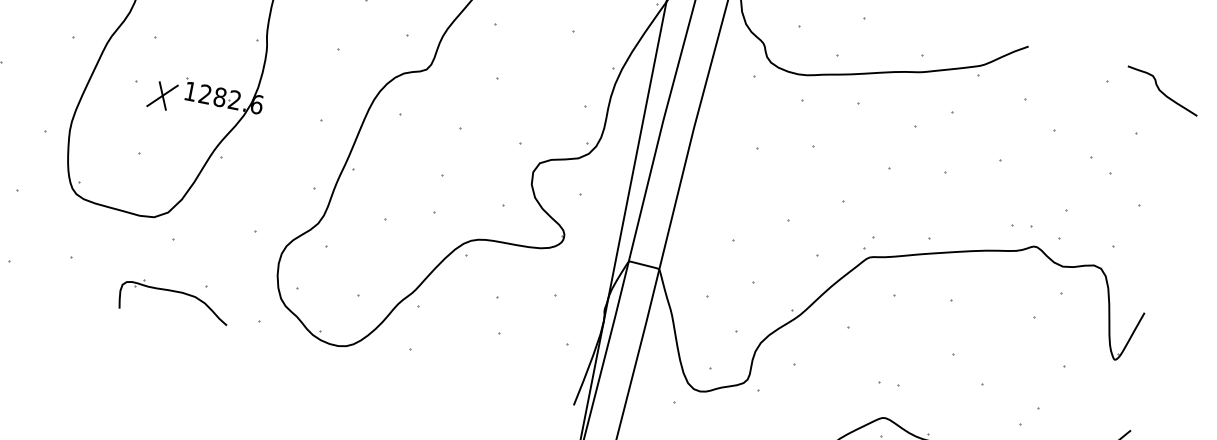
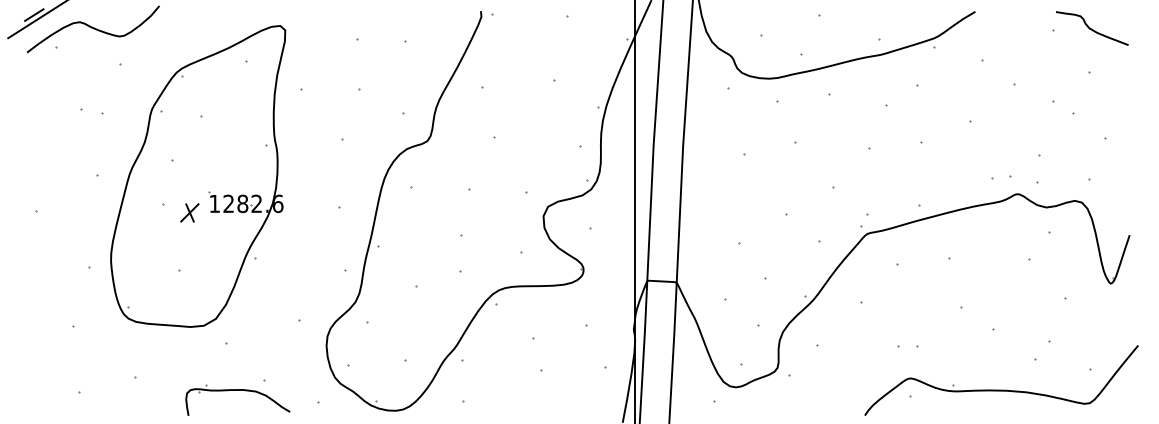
curve: (1161, 90) -> (1091, 28), moved
part: (162, 95) -> (189, 212), size x0.71

